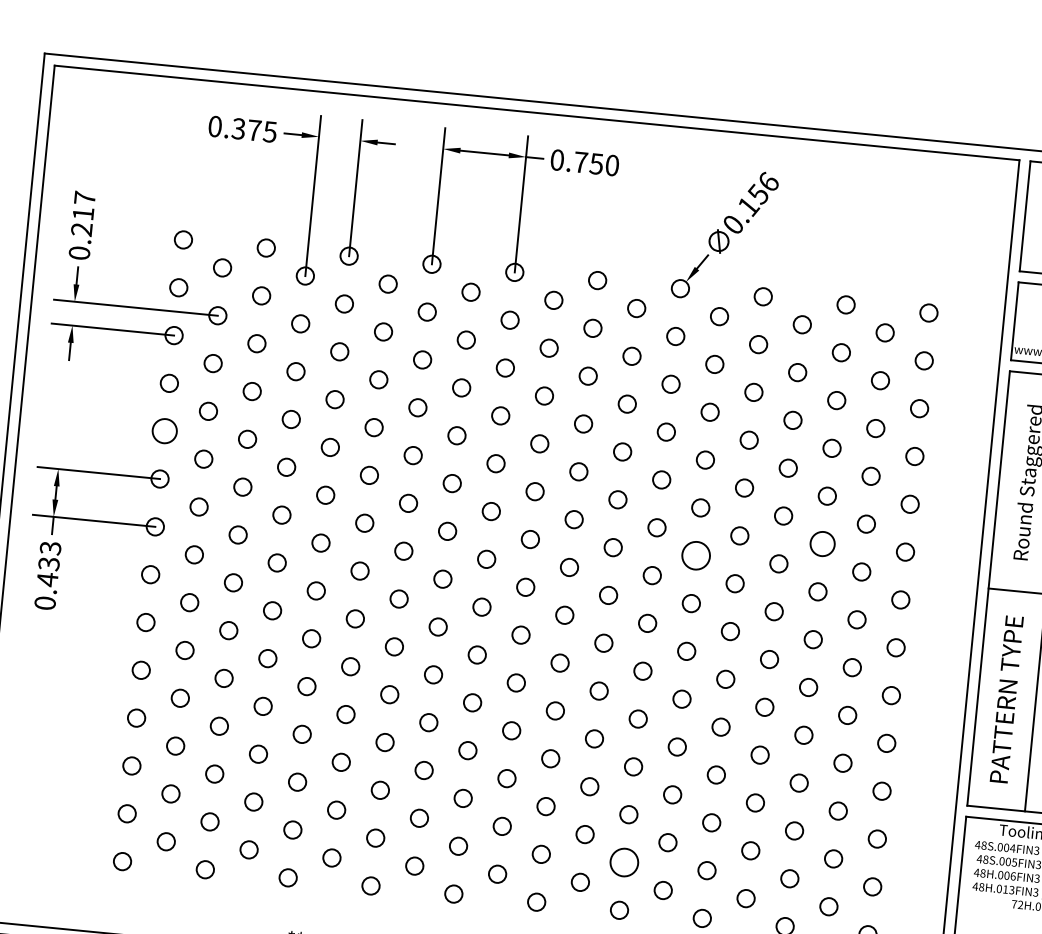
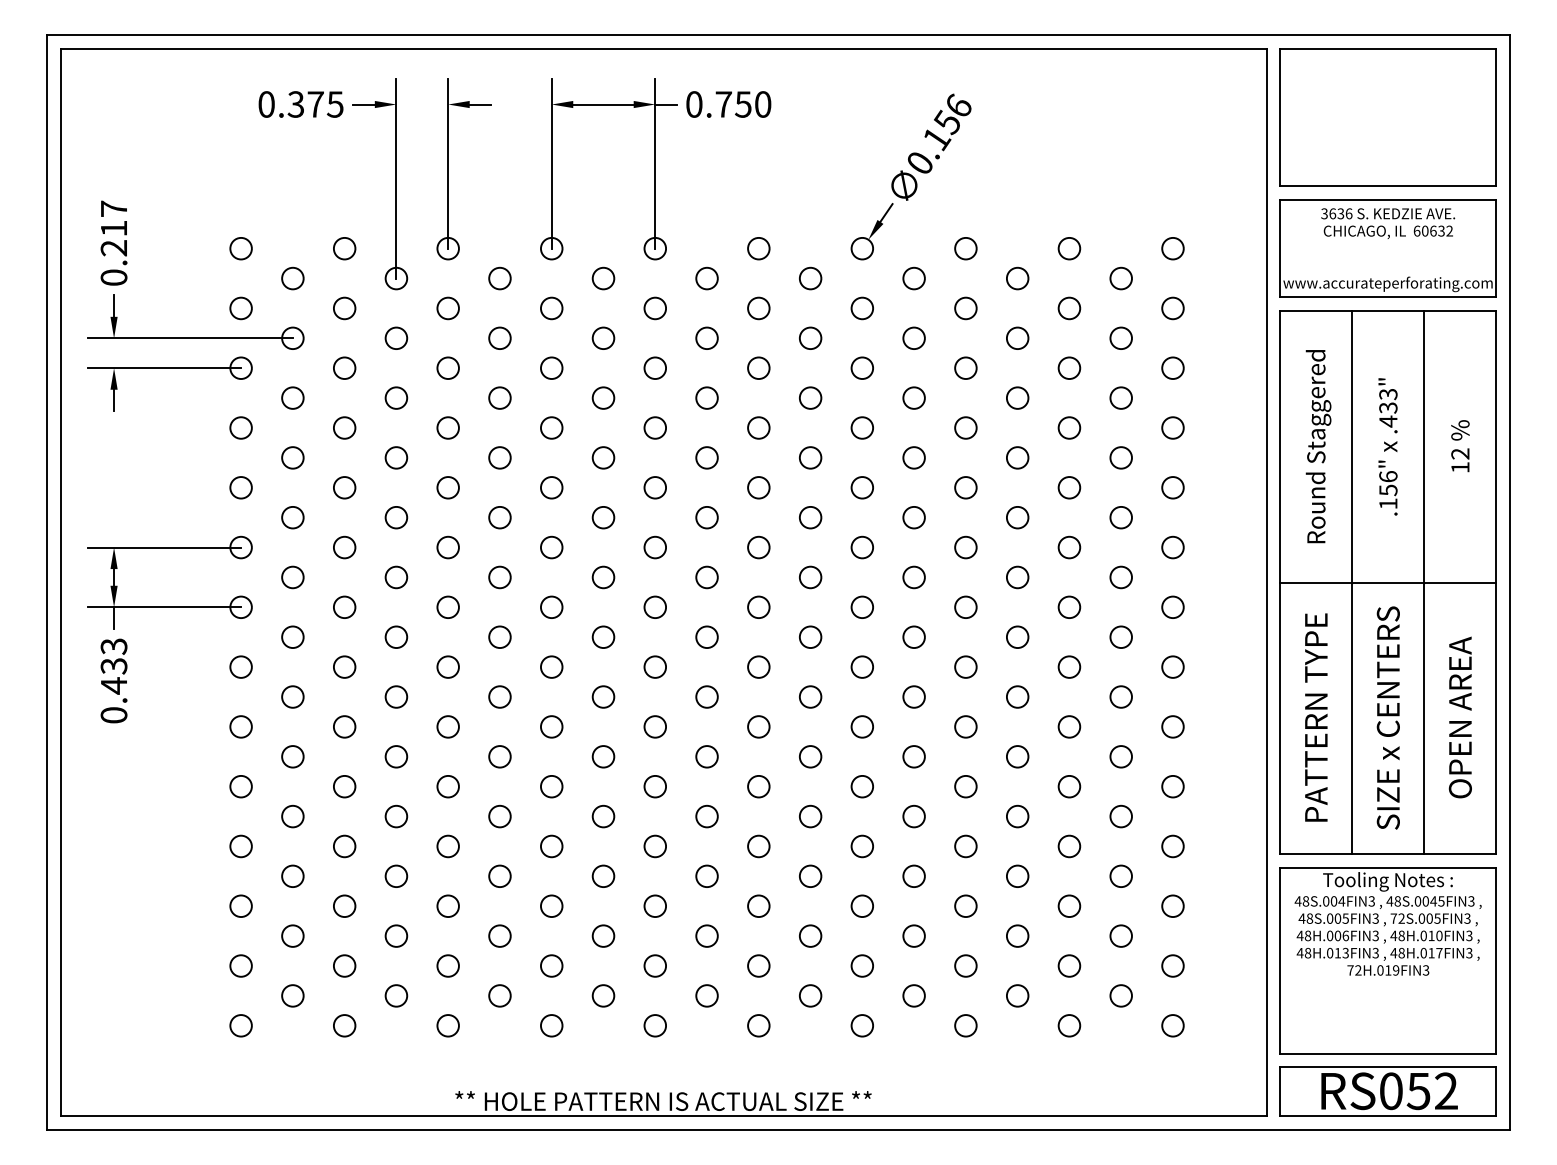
circle: (164, 430) -> (240, 487), size x0.71
circle: (822, 543) -> (1069, 547), size x0.71
circle: (695, 555) -> (913, 577), size x0.62
circle: (623, 862) -> (861, 965), size x0.62

